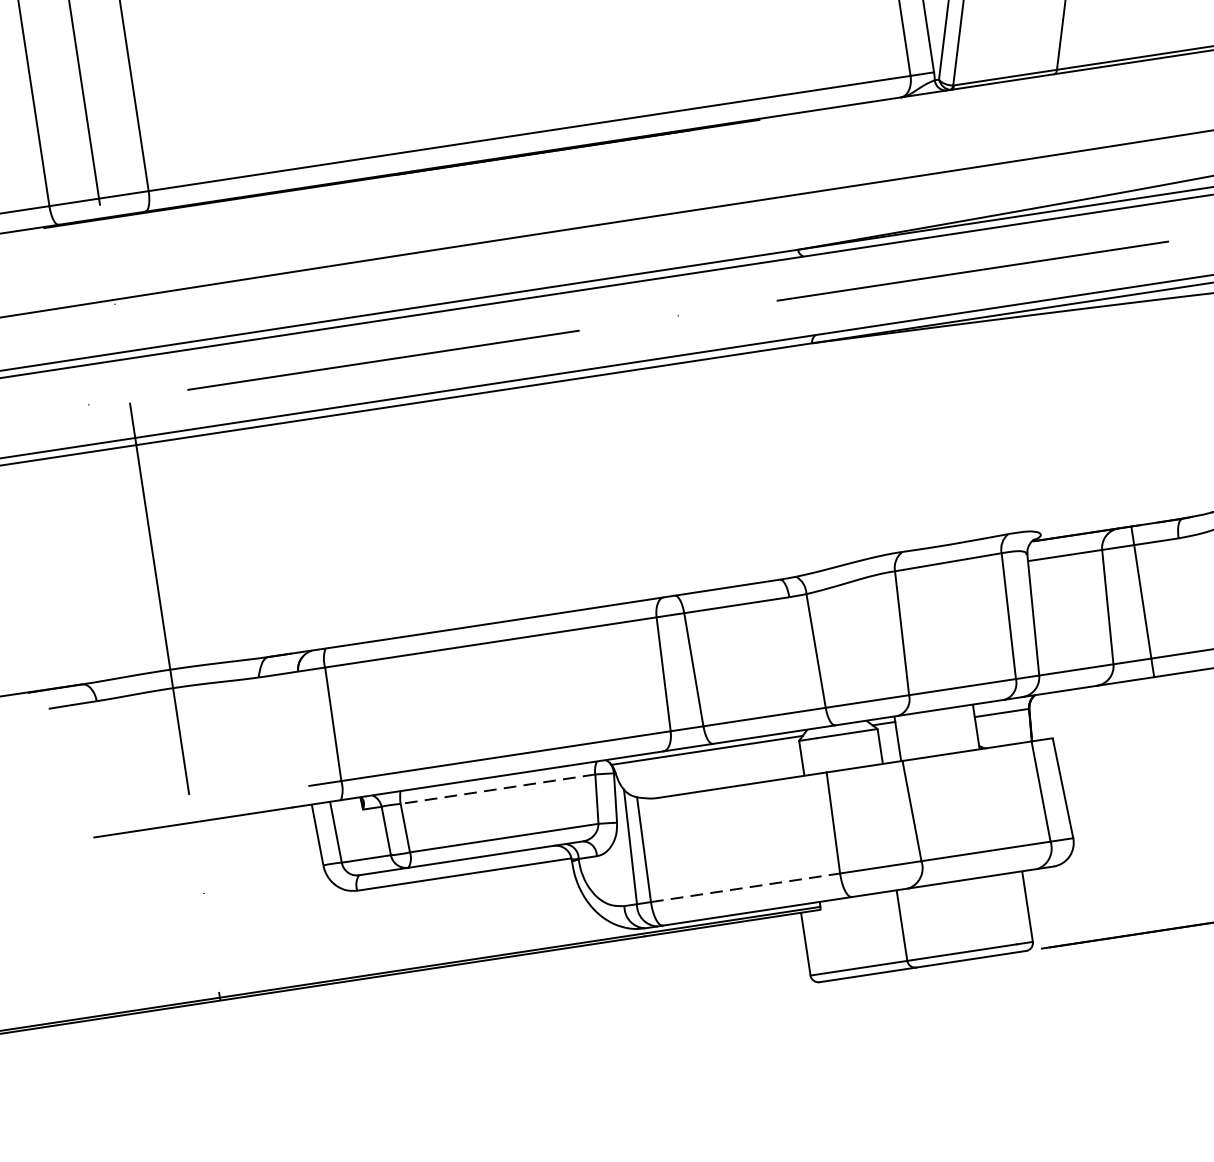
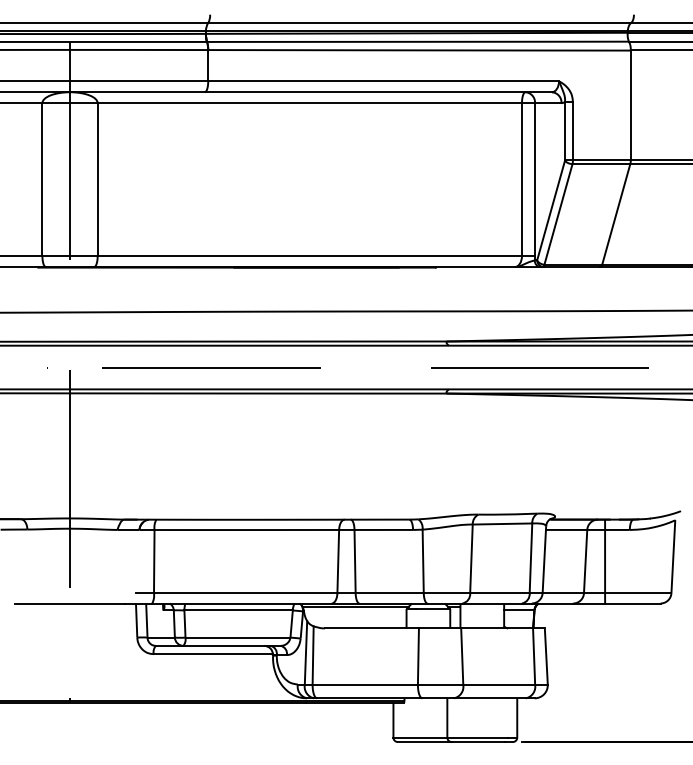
line: (497, 789) -> (238, 610), dashed -> solid
line: (745, 887) -> (365, 684), dashed -> solid

